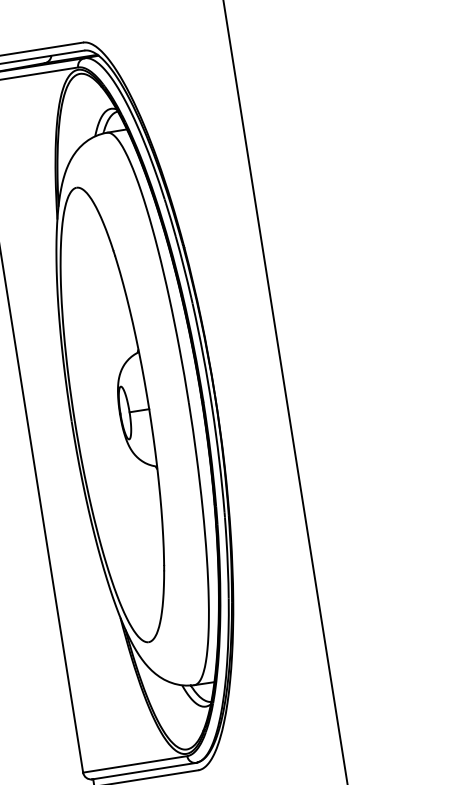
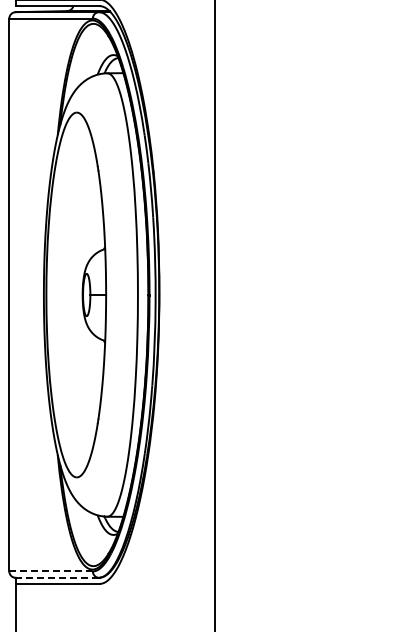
line: (135, 764) -> (51, 571), solid -> dashed
line: (144, 770) -> (57, 577), solid -> dashed

